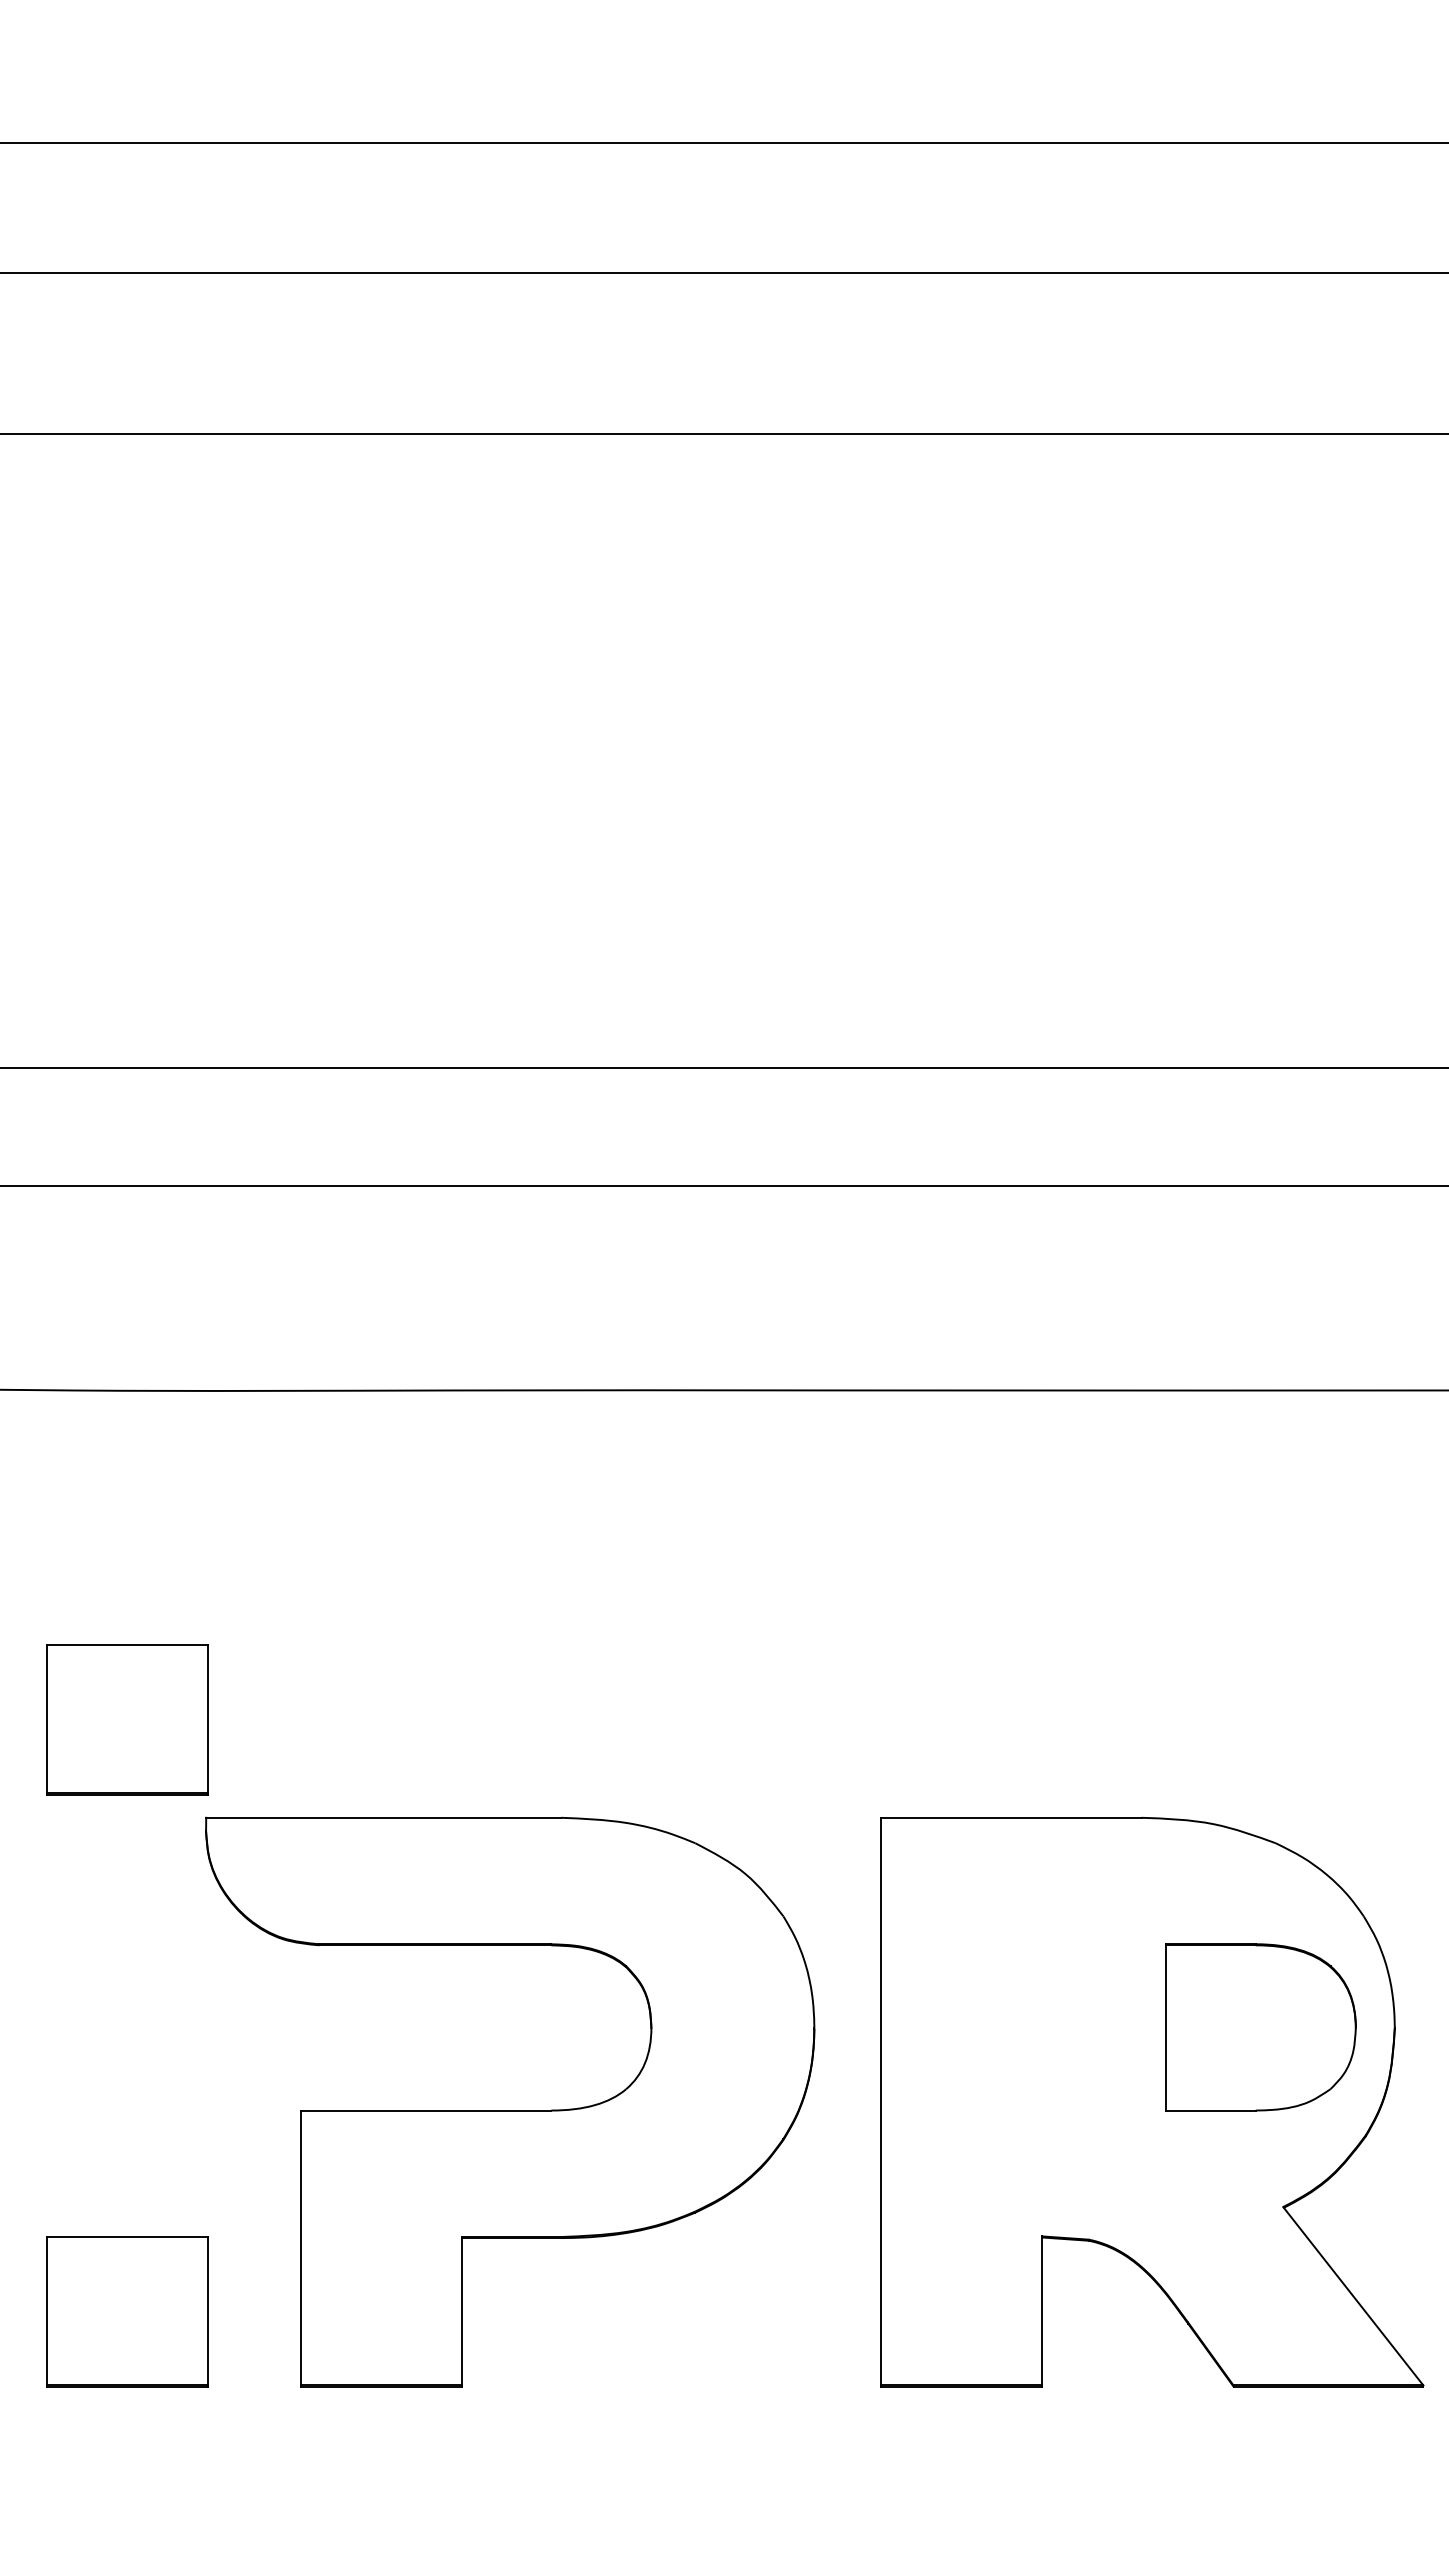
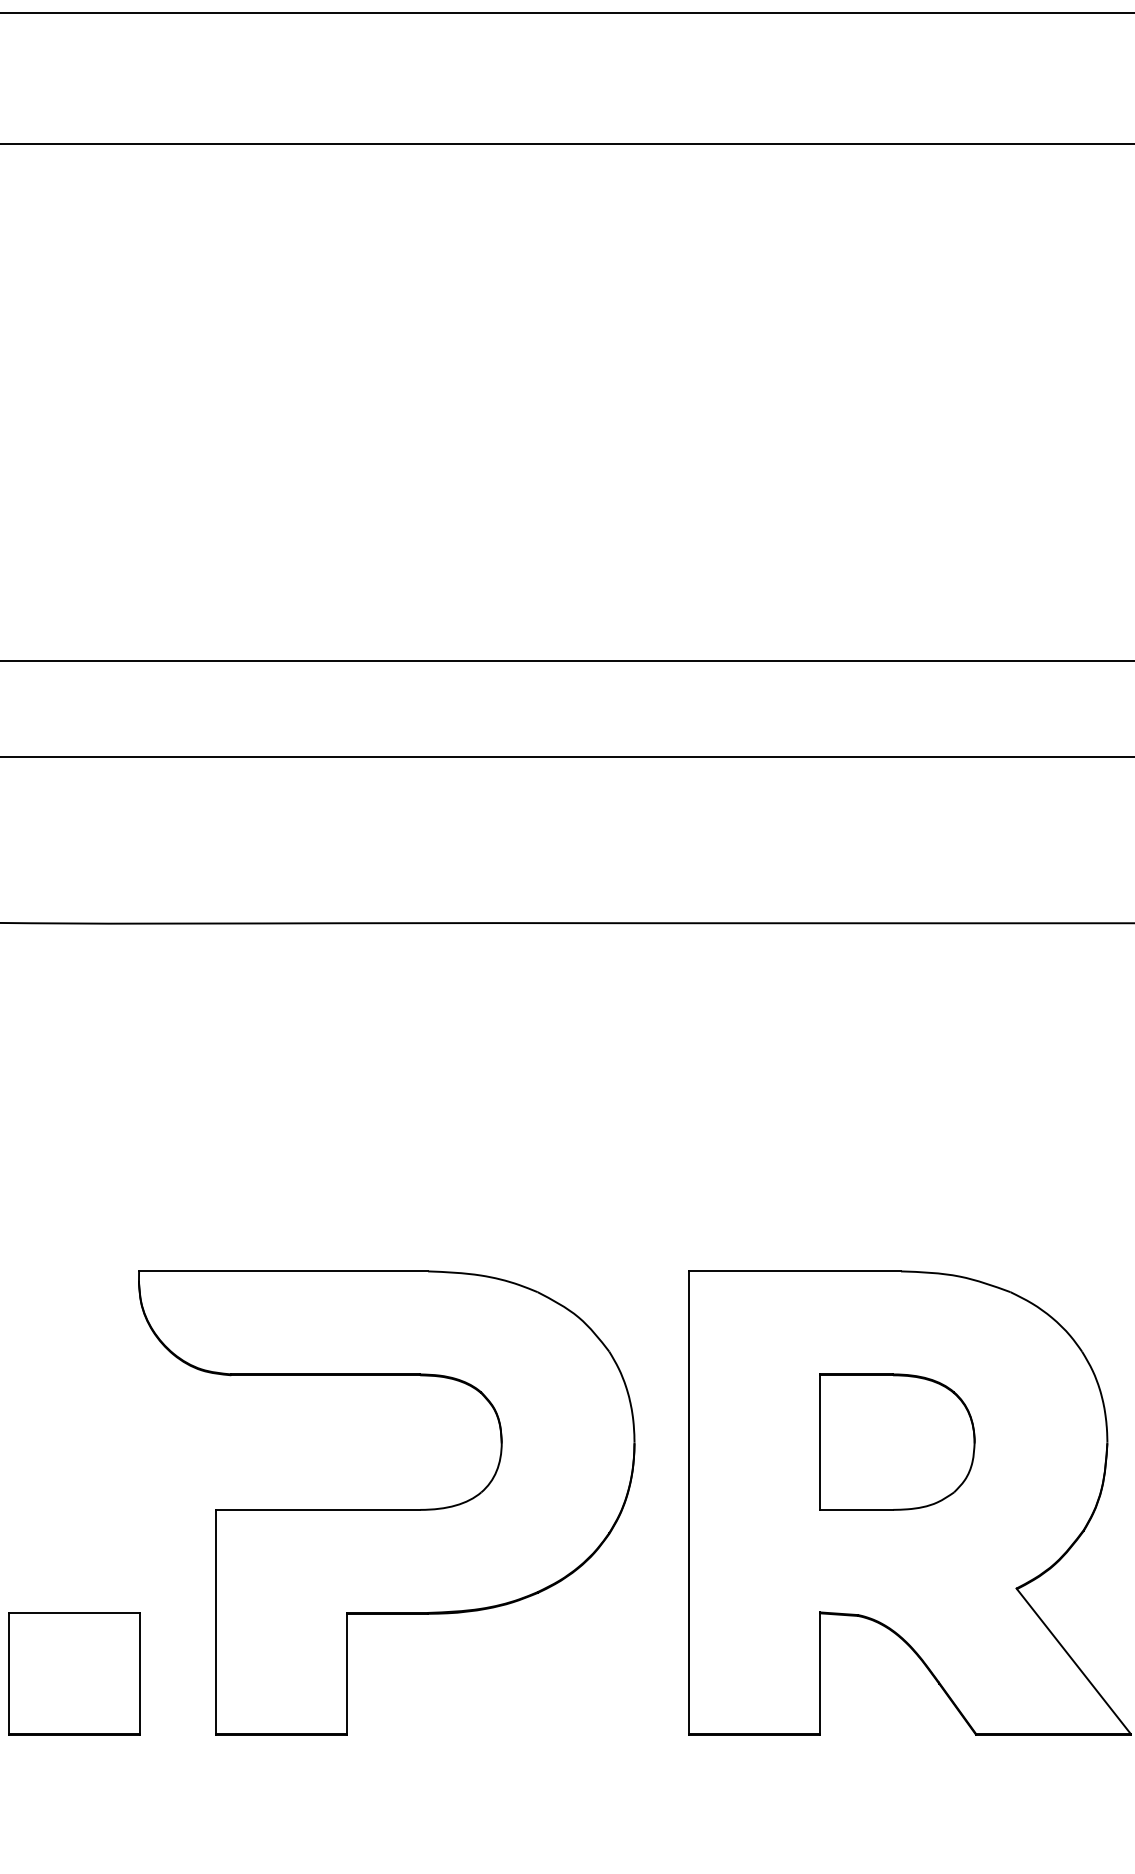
part: (127, 1719) -> (74, 1191), removed
part: (1260, 2027) -> (896, 1442), moved

